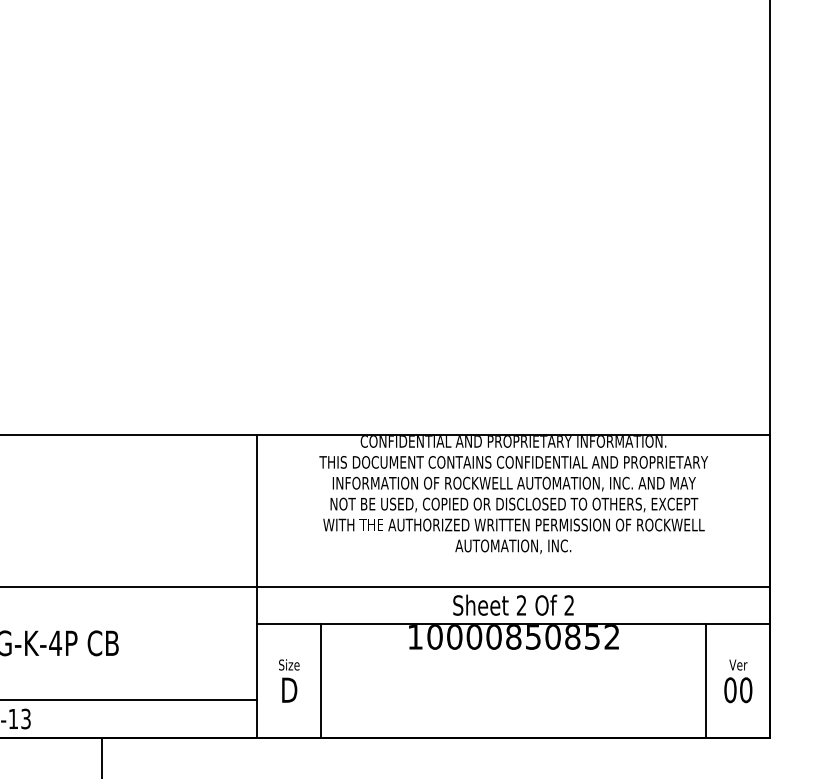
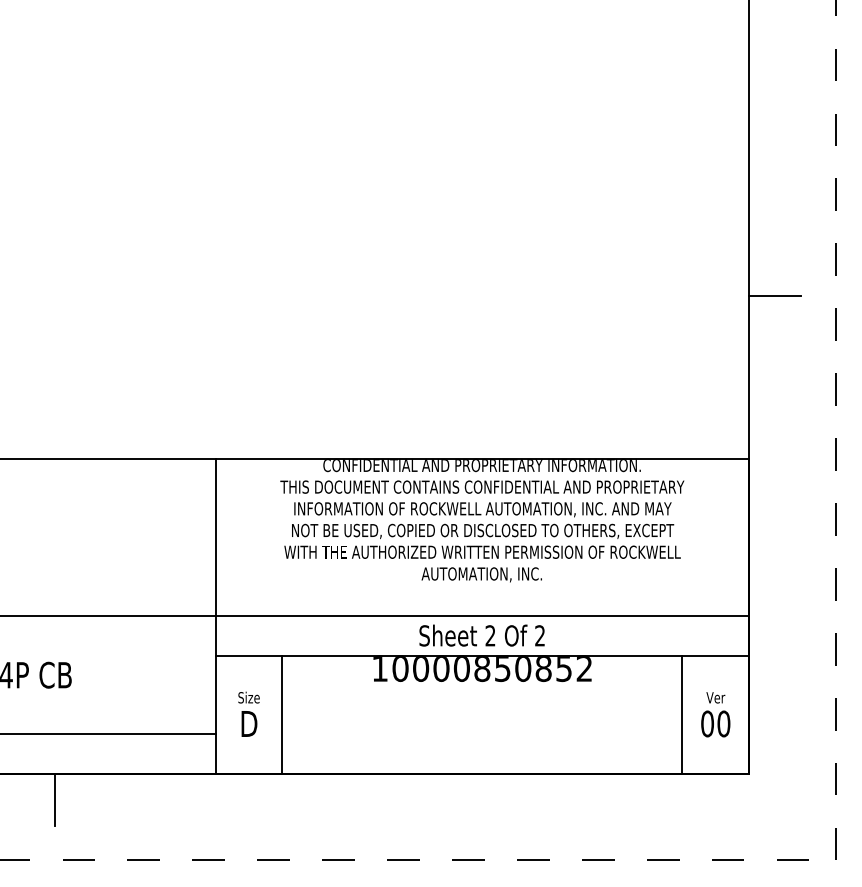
line: (795, 278) -> (775, 296), added

